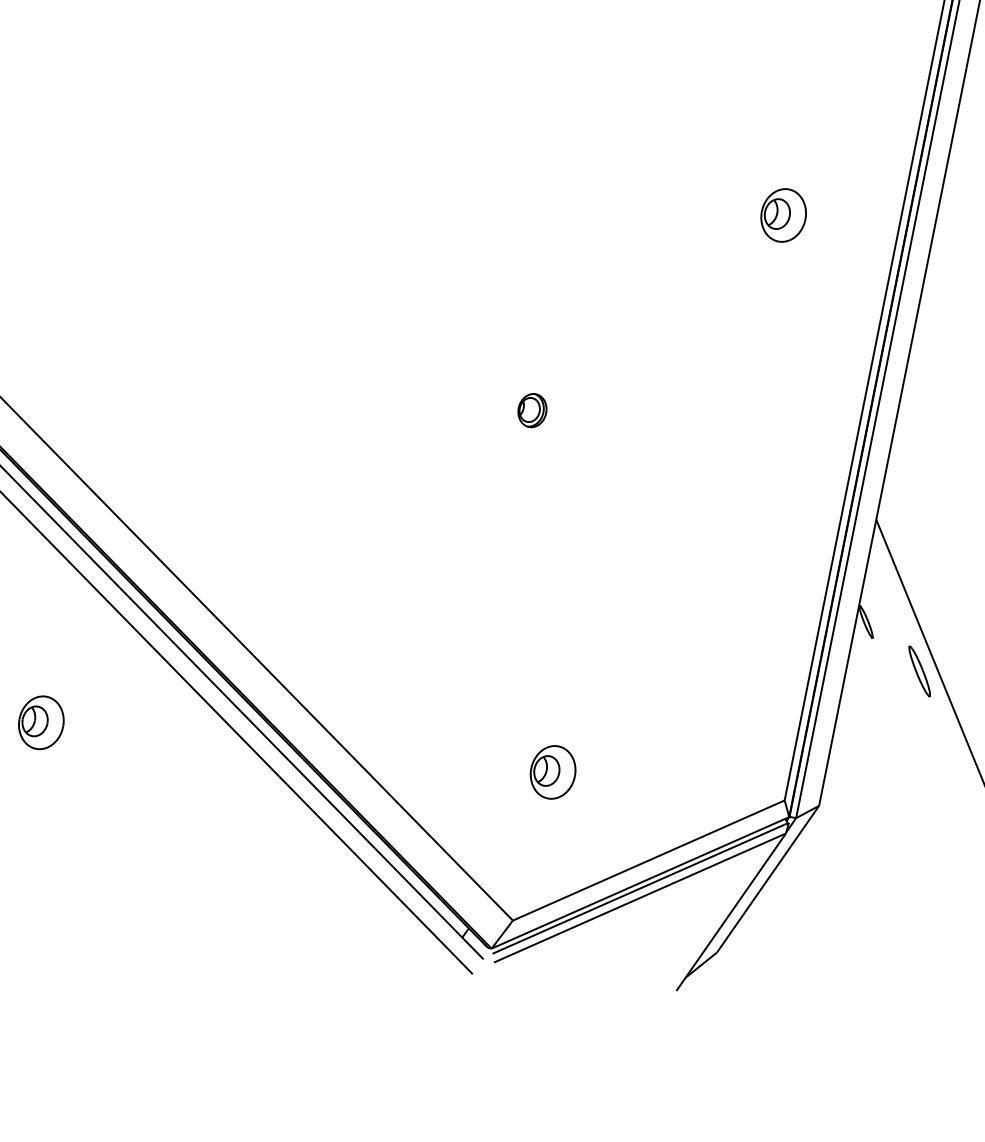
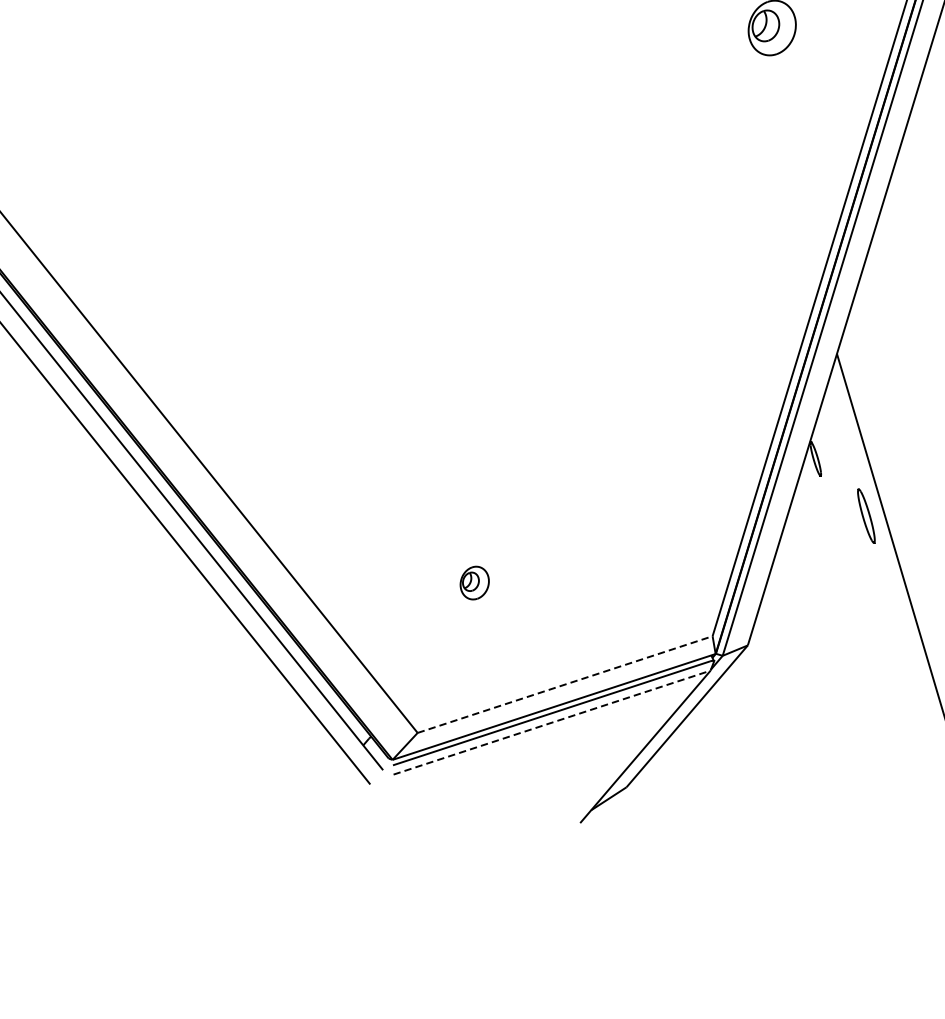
part: (532, 410) -> (490, 204), removed
part: (552, 772) -> (474, 583), size x0.6
line: (648, 860) -> (564, 684), solid -> dashed
line: (639, 898) -> (551, 723), solid -> dashed

